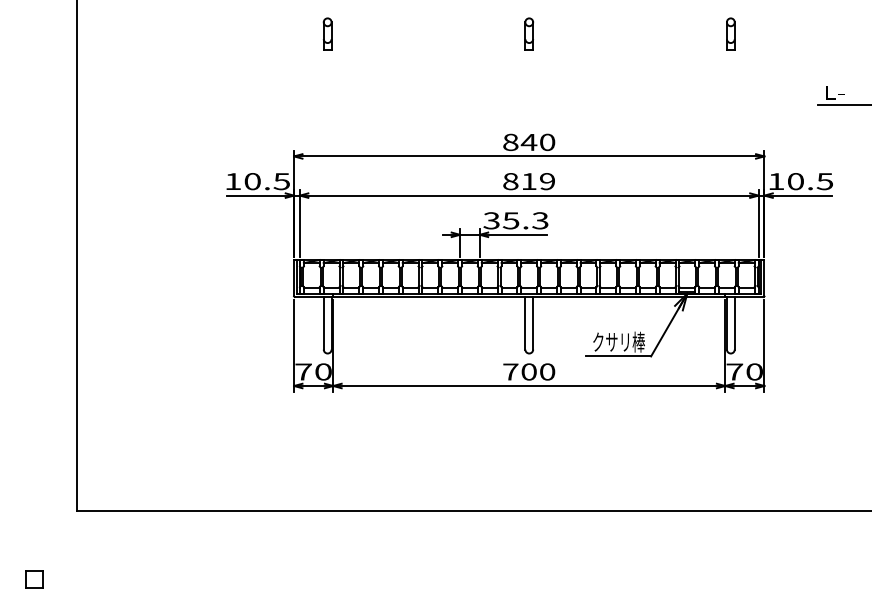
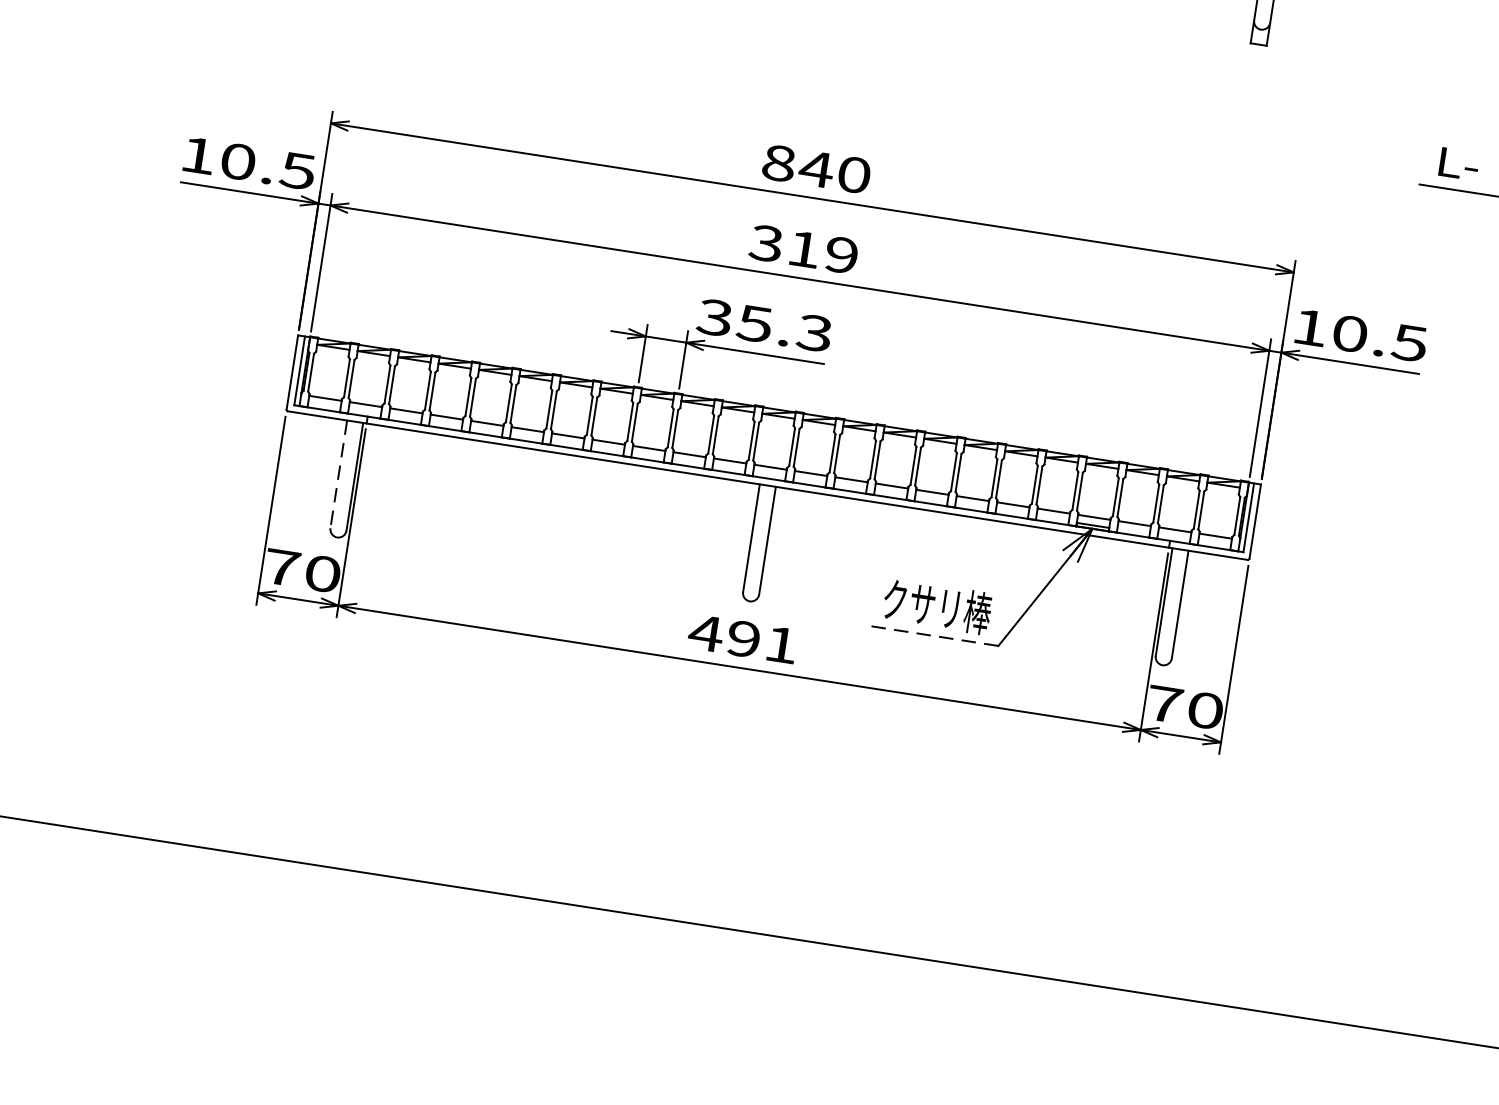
text: (510, 181) -> (766, 243), 819 -> 319
line: (323, 323) -> (338, 474), solid -> dashed
line: (618, 356) -> (931, 635), solid -> dashed
text: (528, 371) -> (742, 637), 700 -> 491

